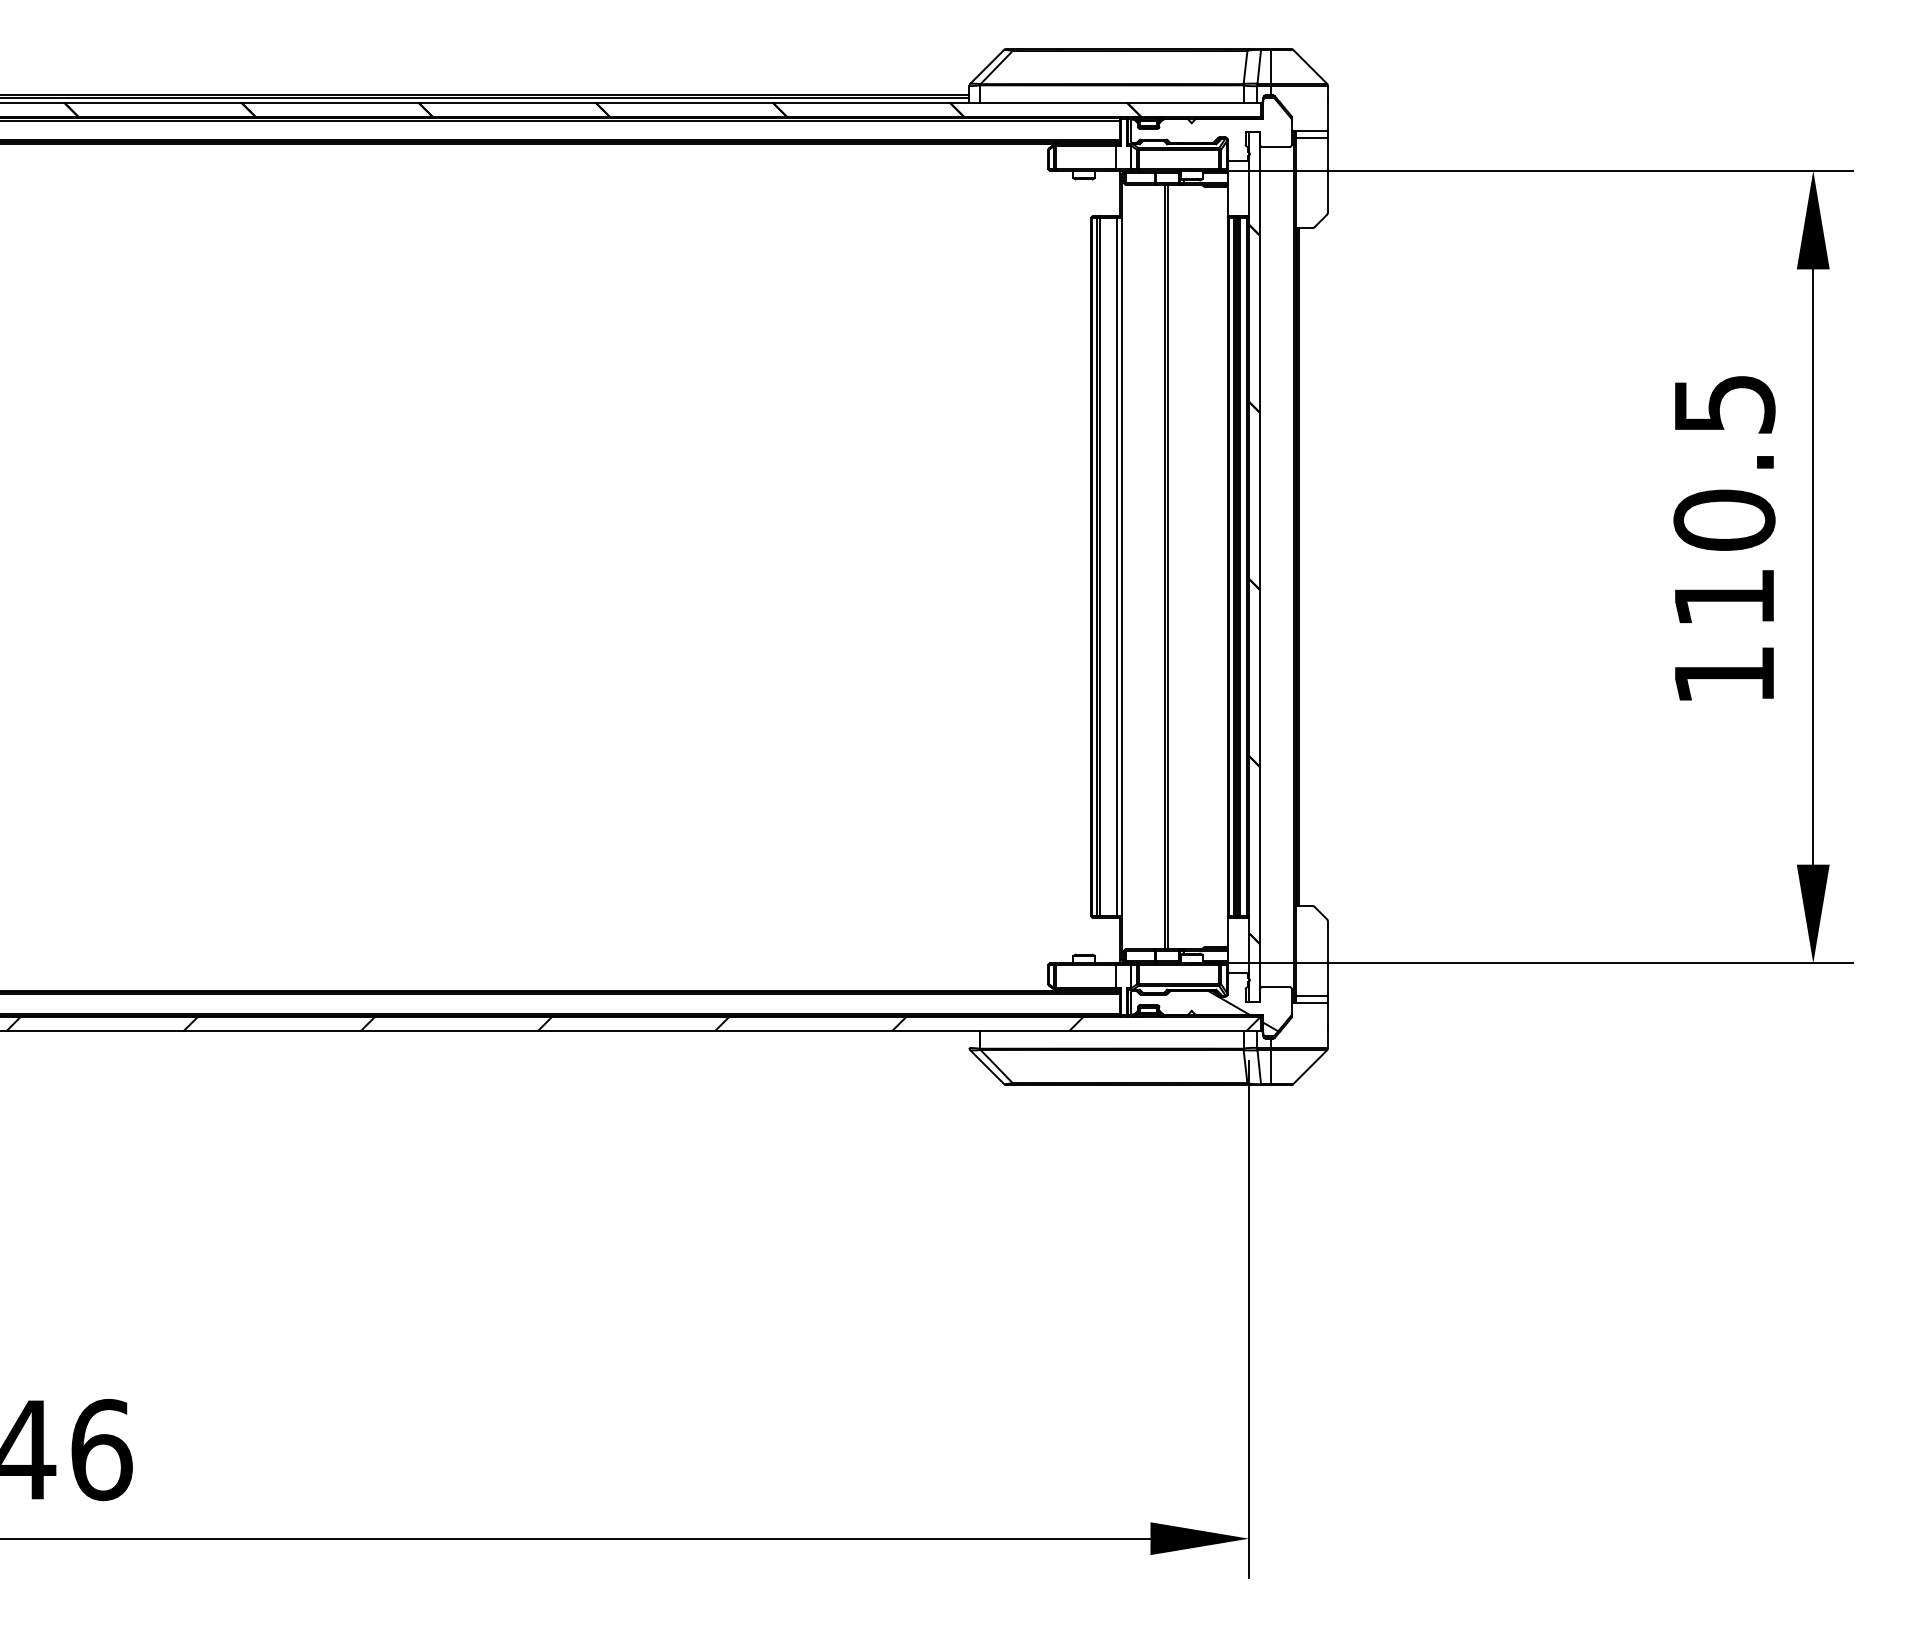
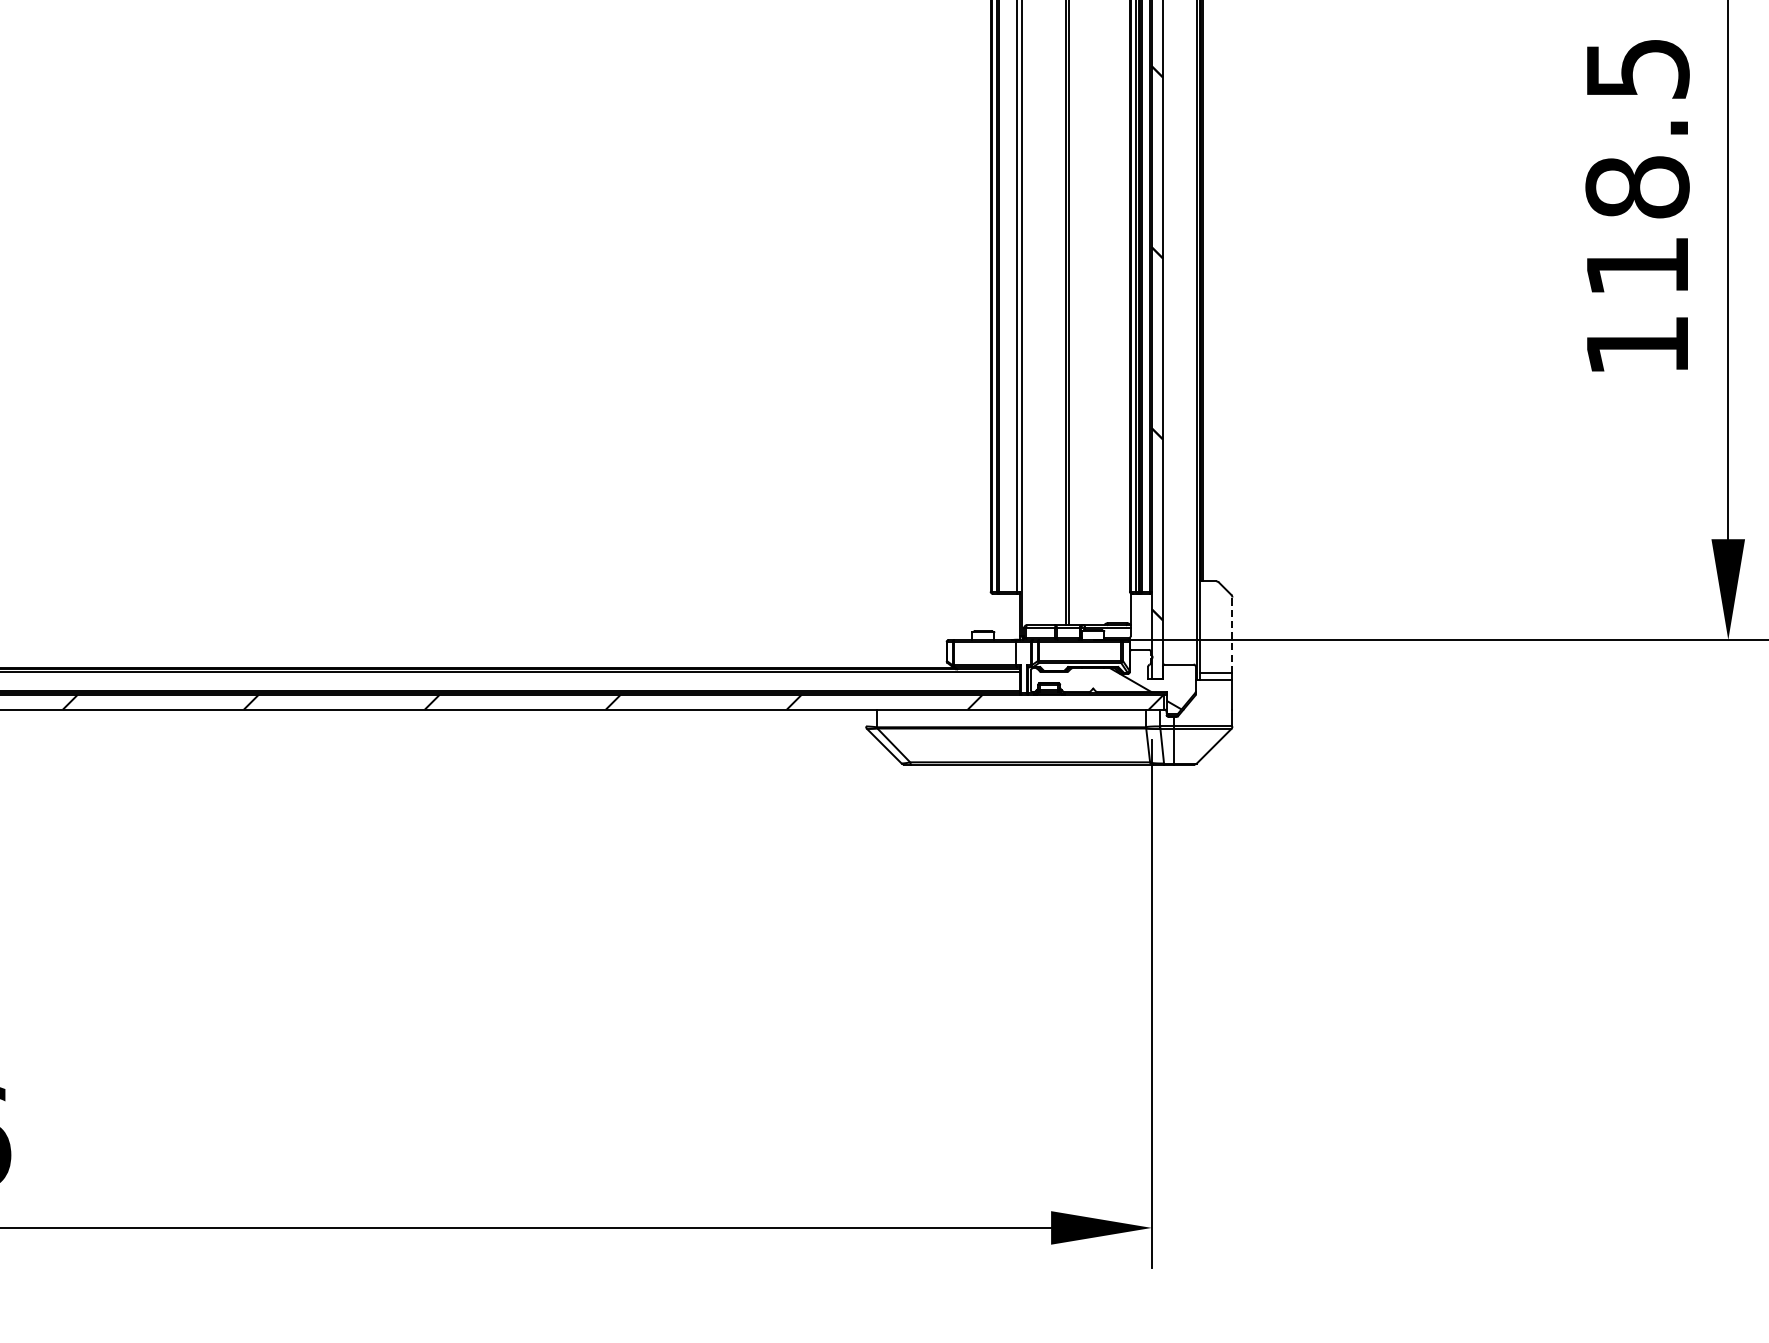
text: (1724, 519) -> (1637, 186), 110.5 -> 118.5
line: (1328, 958) -> (1232, 635), solid -> dashed

